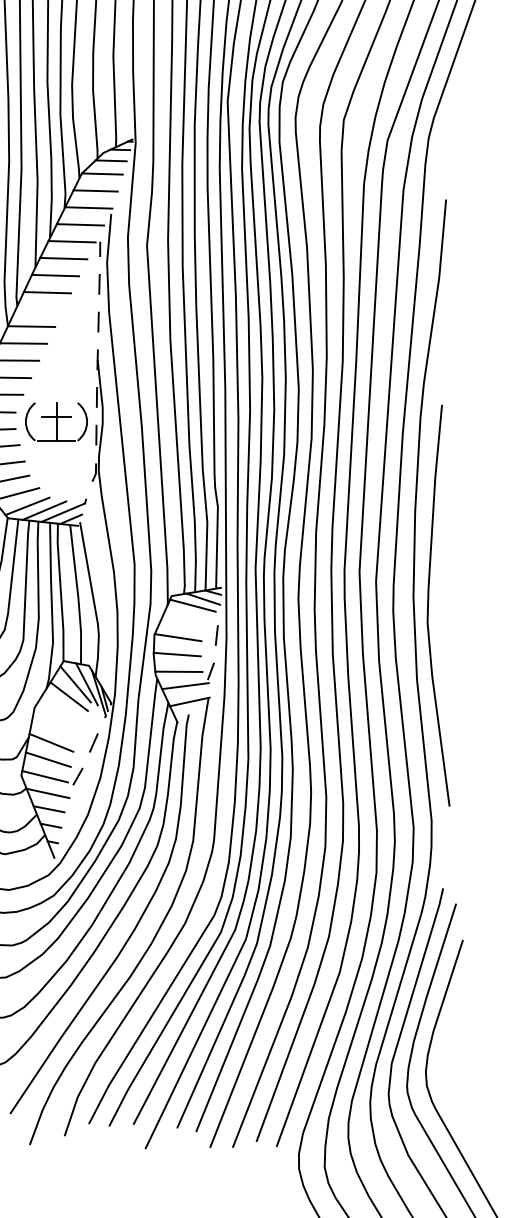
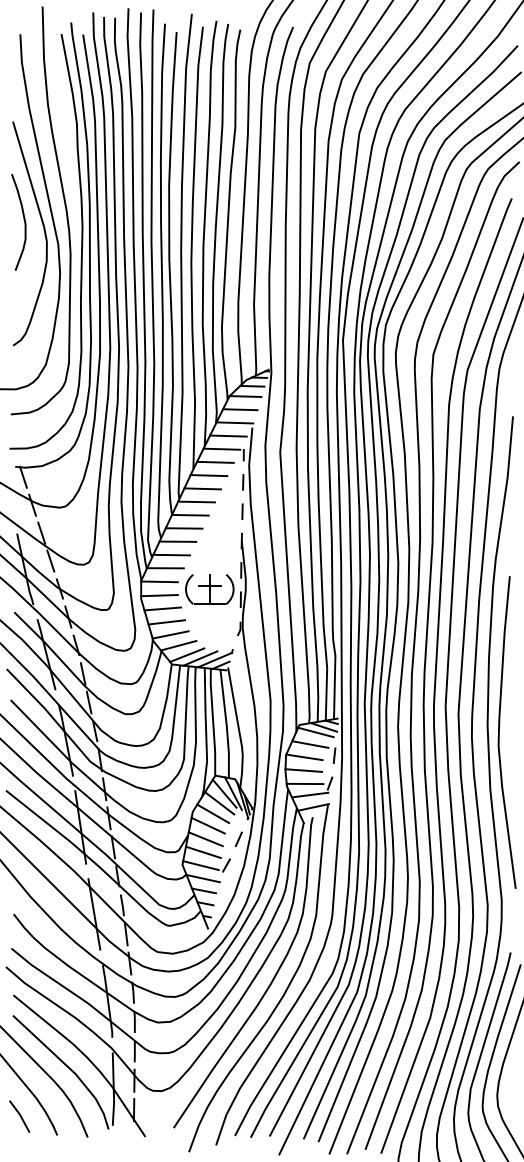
line: (39, 308) -> (196, 501), added
line: (185, 621) -> (310, 744), added
line: (61, 709) -> (213, 813), added
line: (53, 725) -> (207, 825), added

